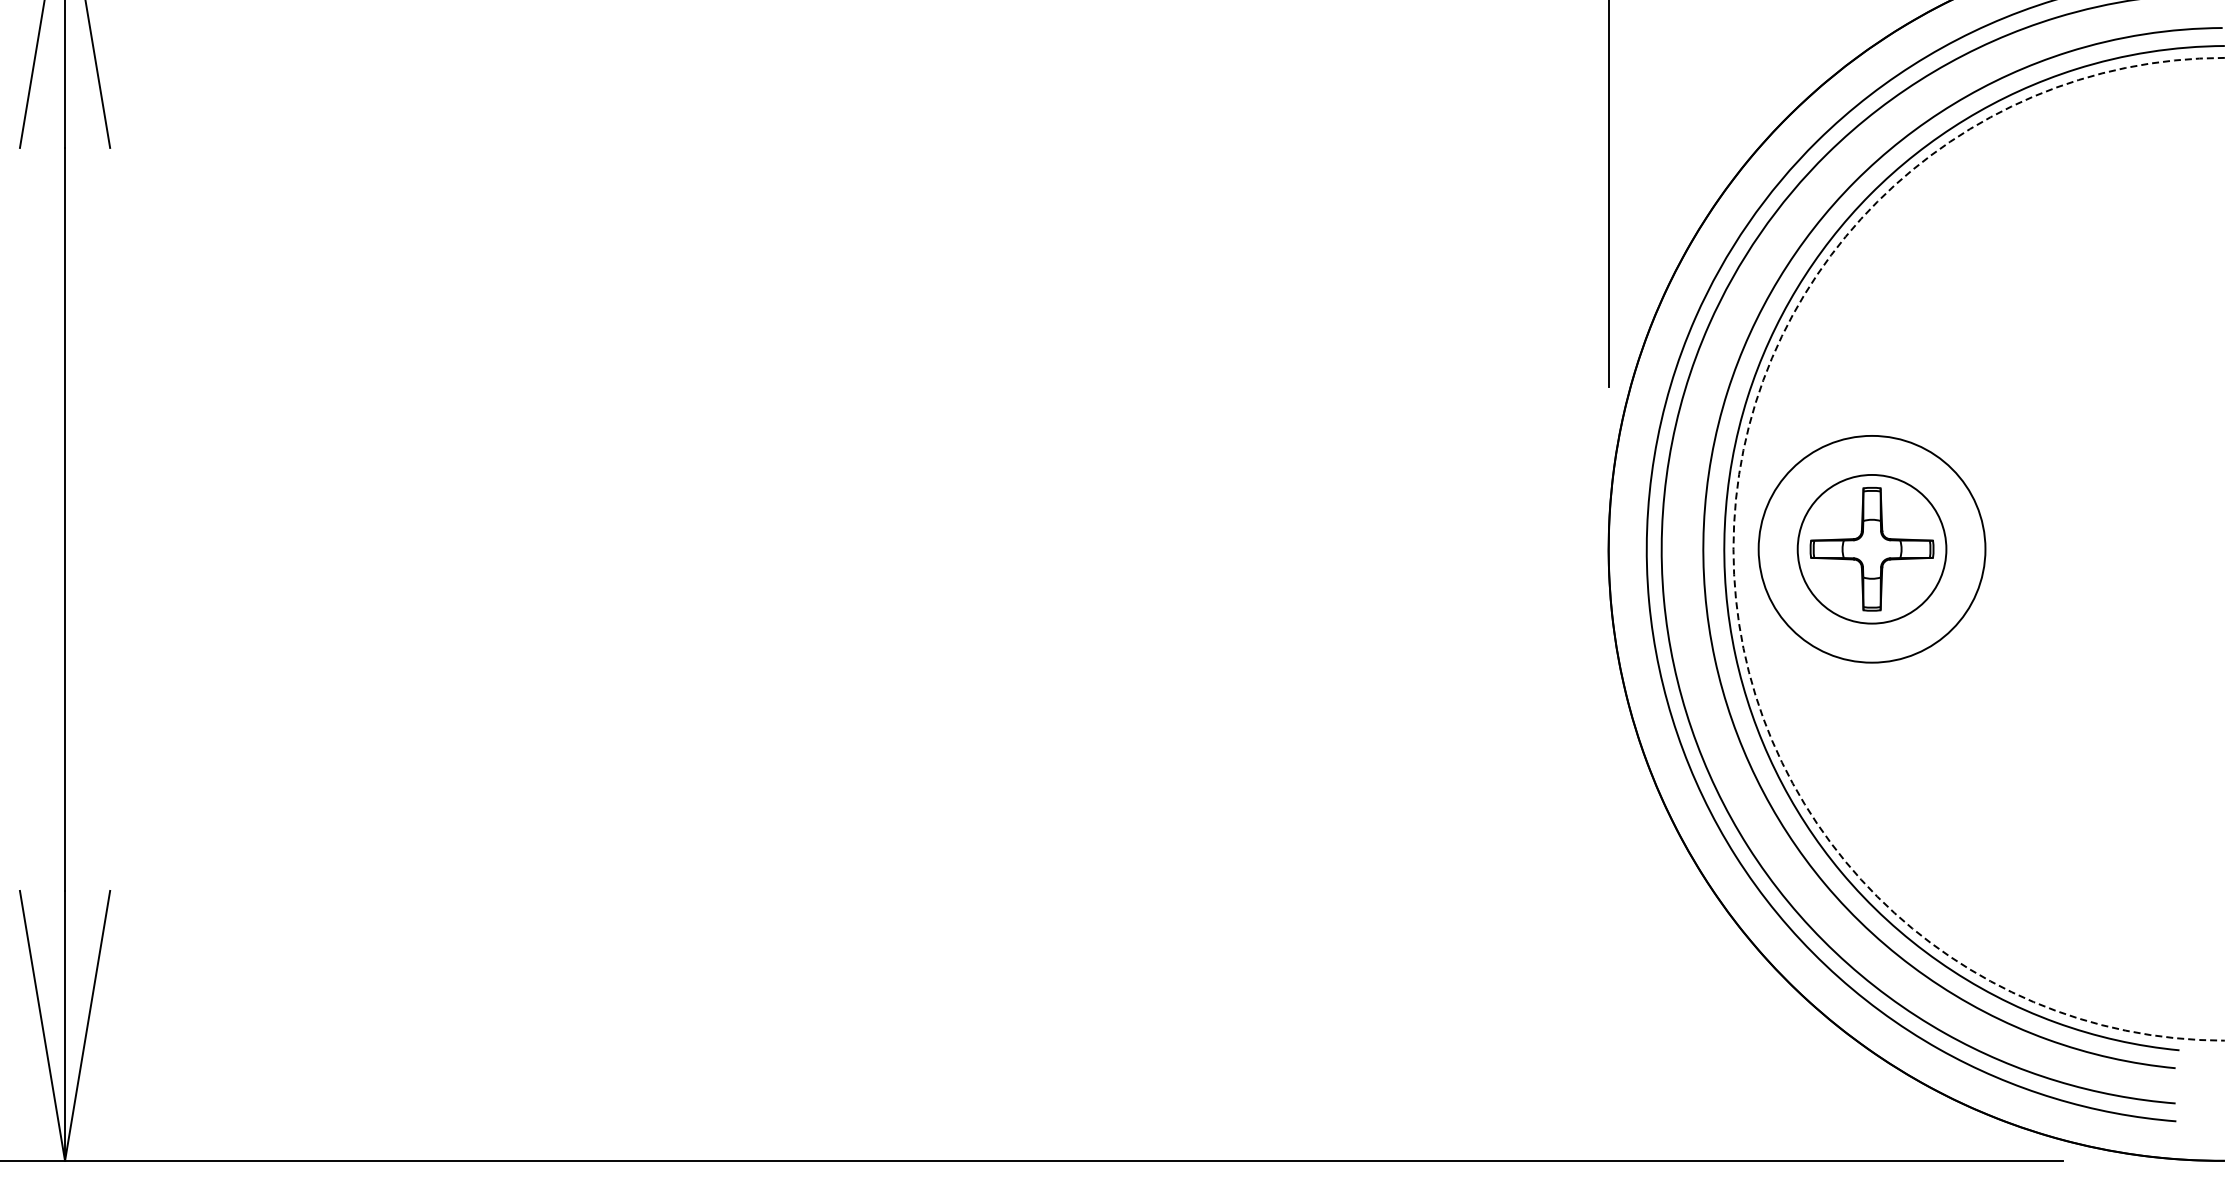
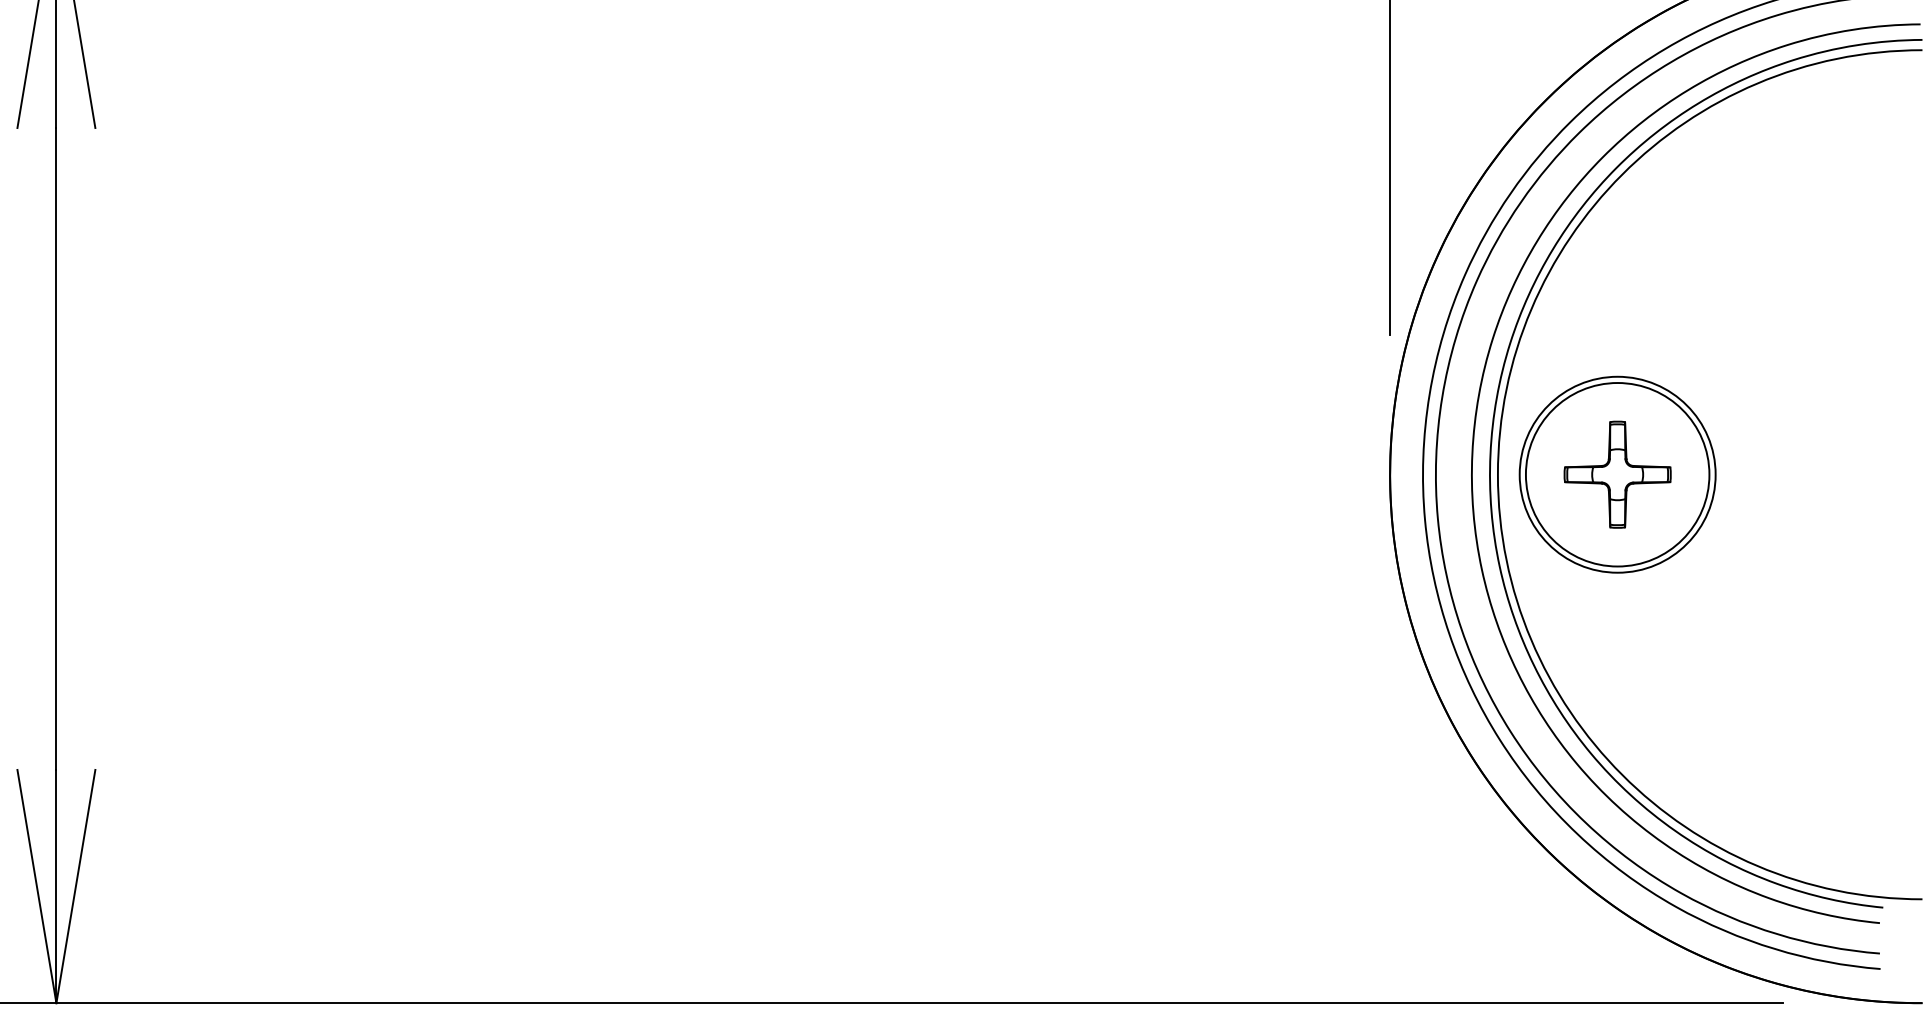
arc: (1733, 549) -> (1497, 474), dashed -> solid
circle: (1871, 549) -> (1617, 474), size x1.43

